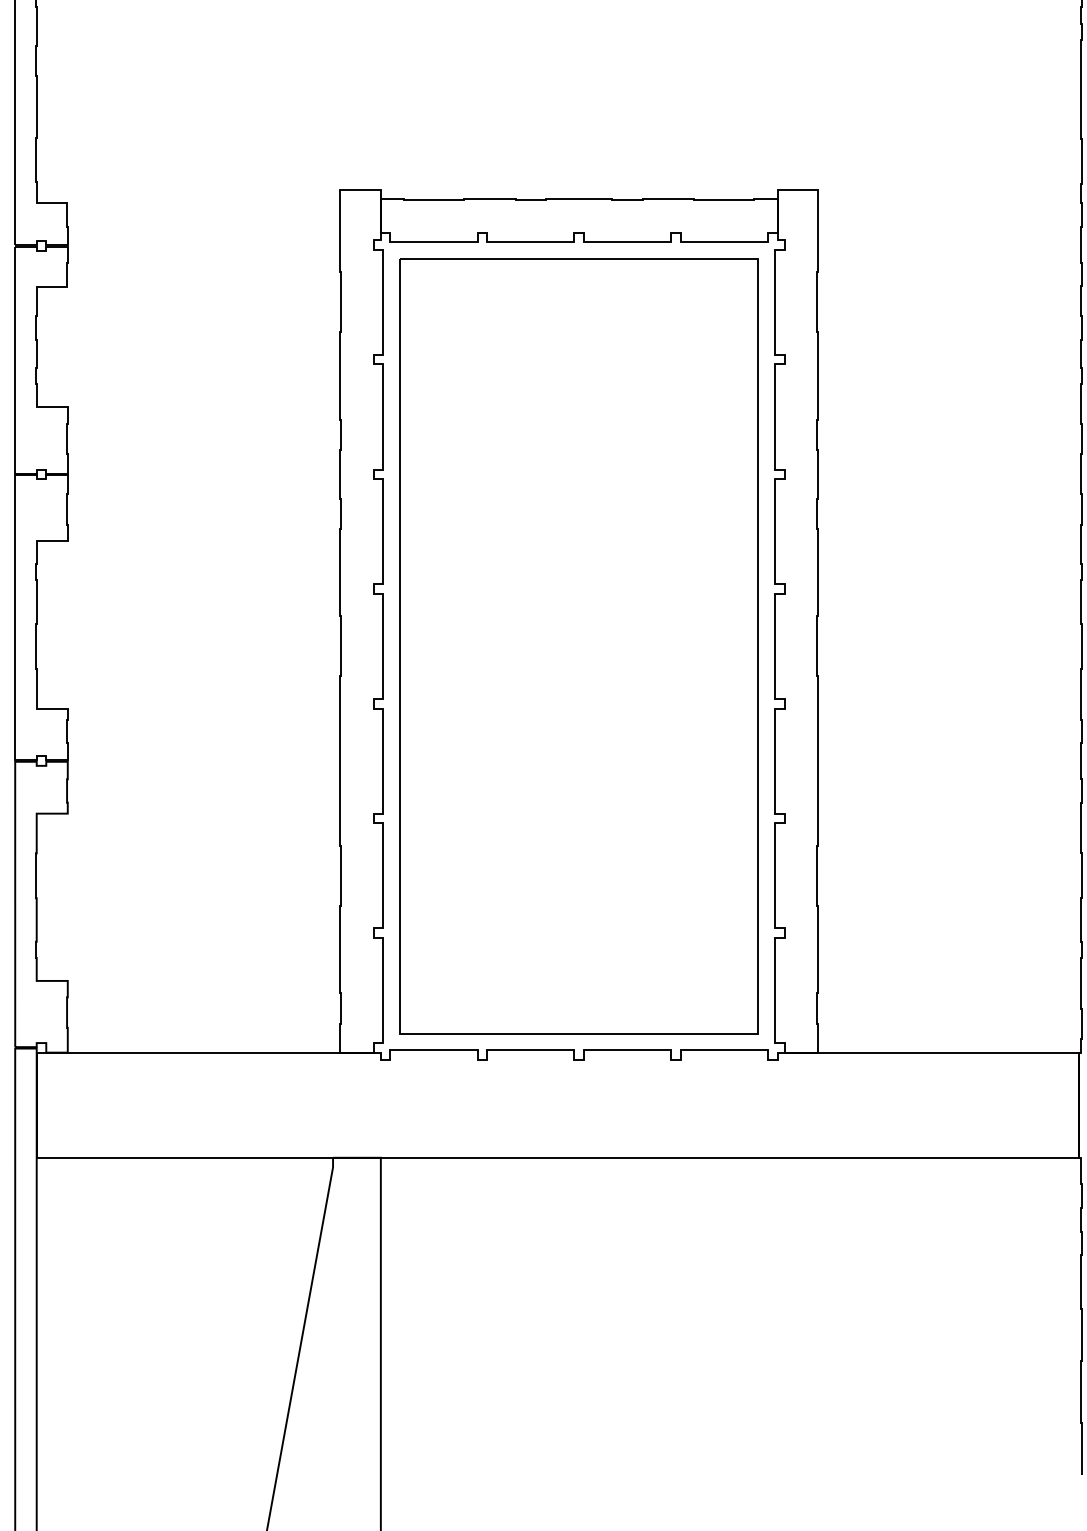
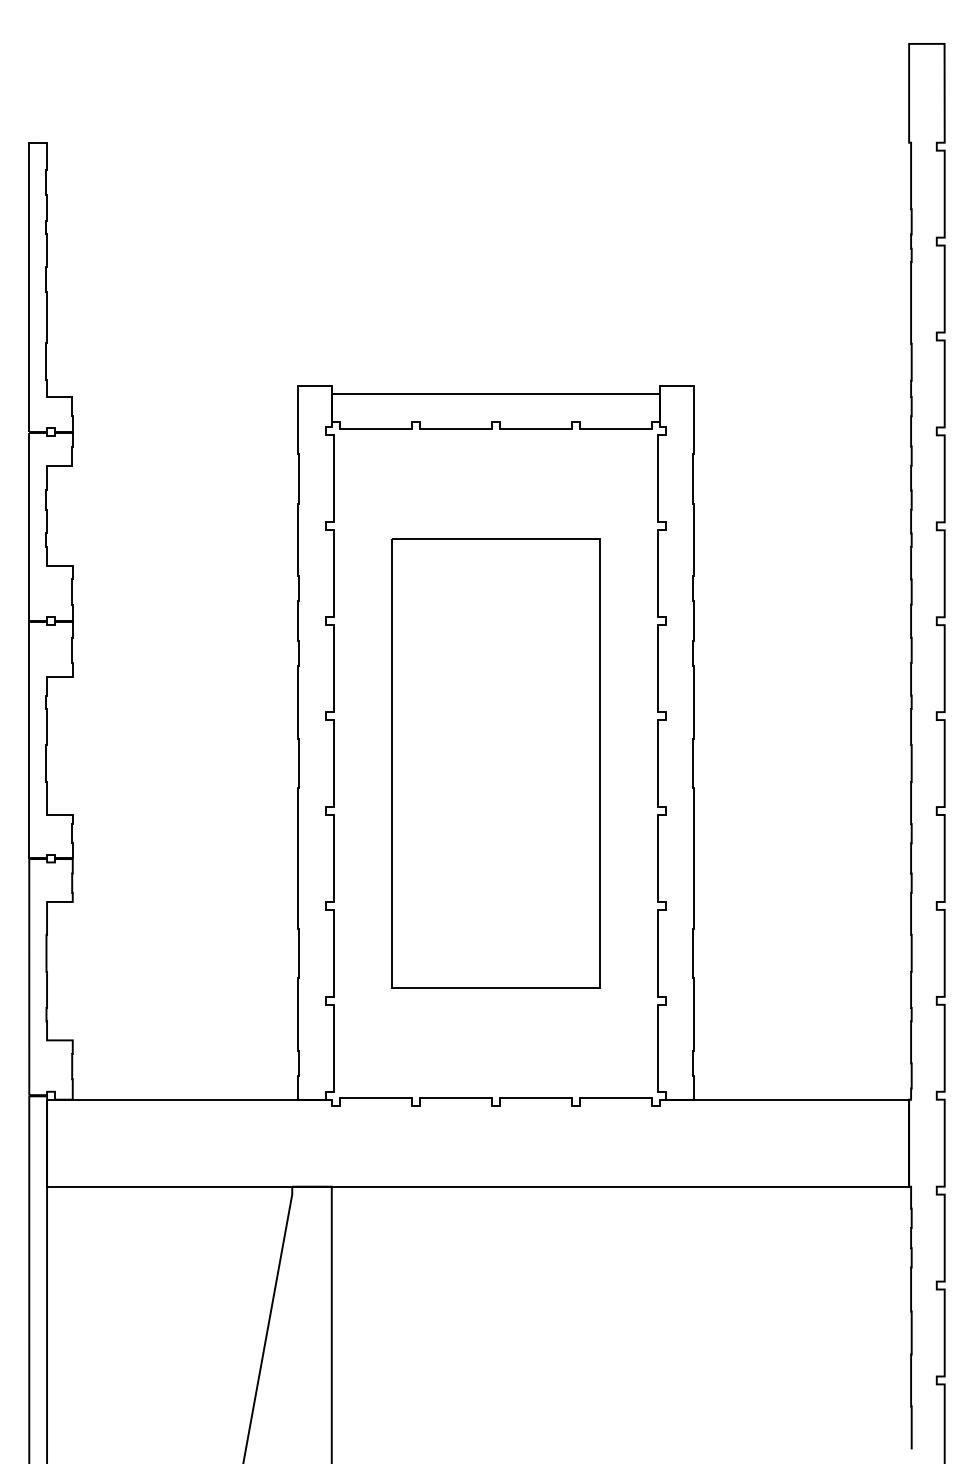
part: (578, 646) -> (495, 763), size x0.7

